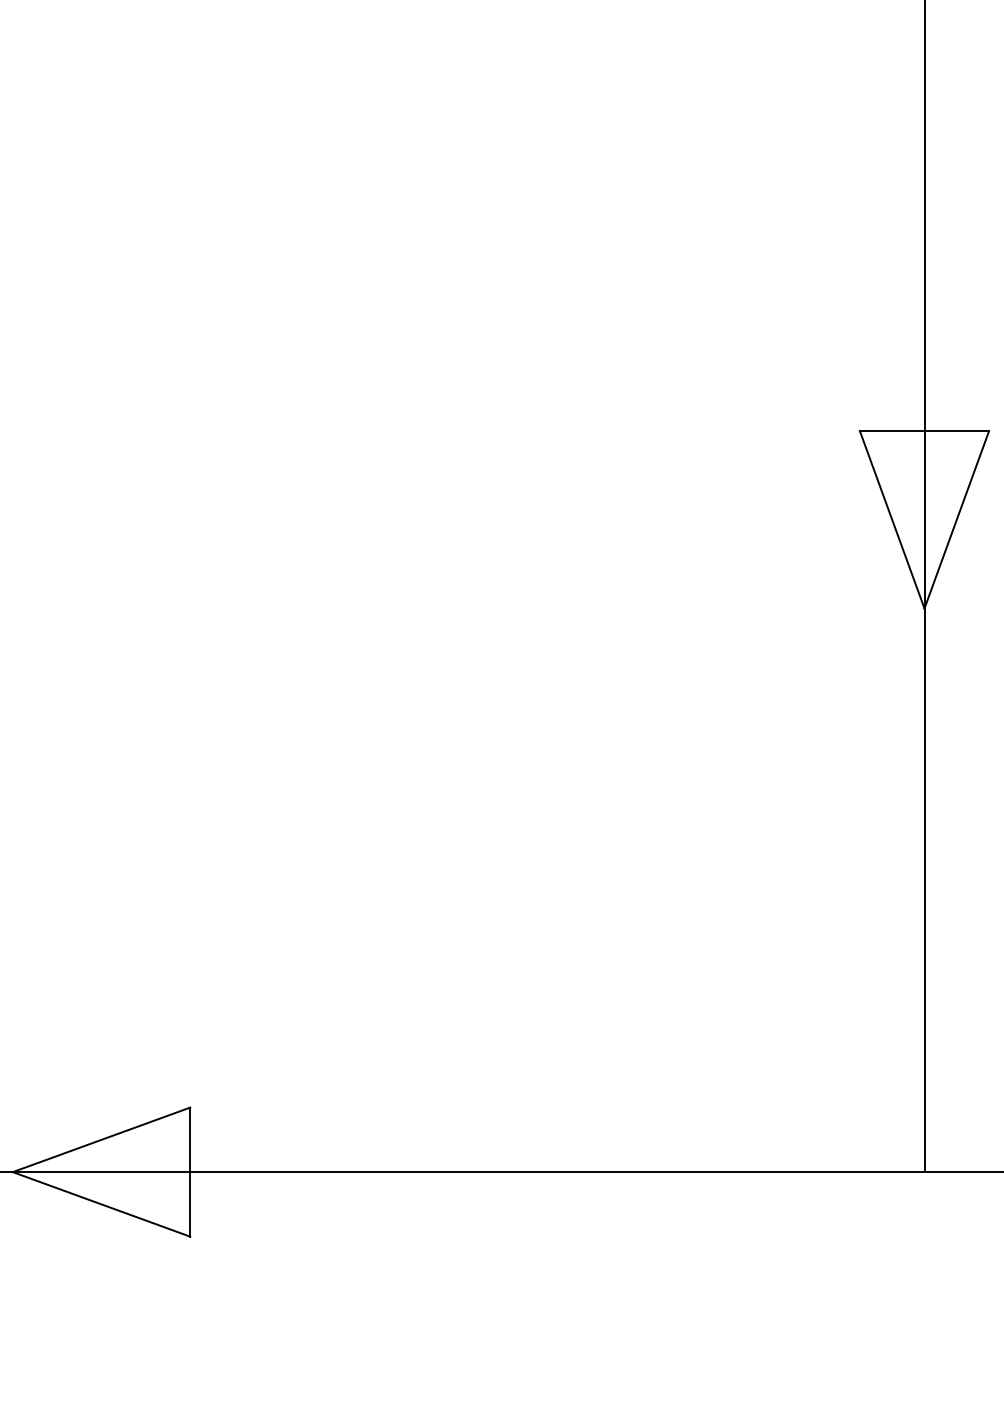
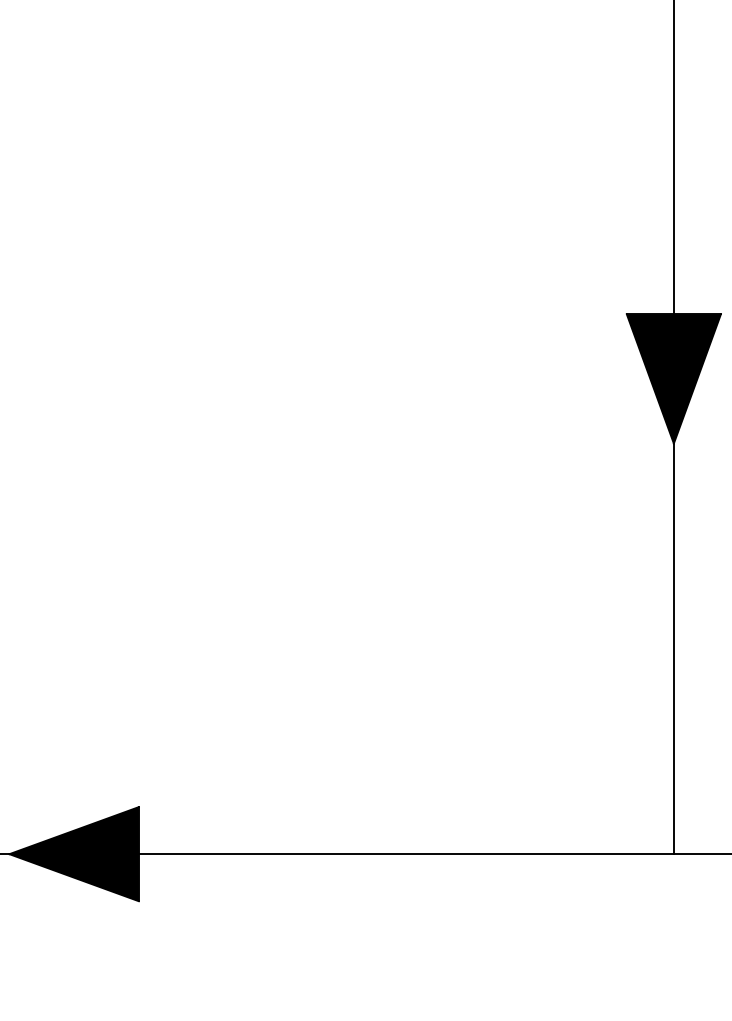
fill: (924, 519) -> (673, 378), added
fill: (101, 1171) -> (74, 853), added

